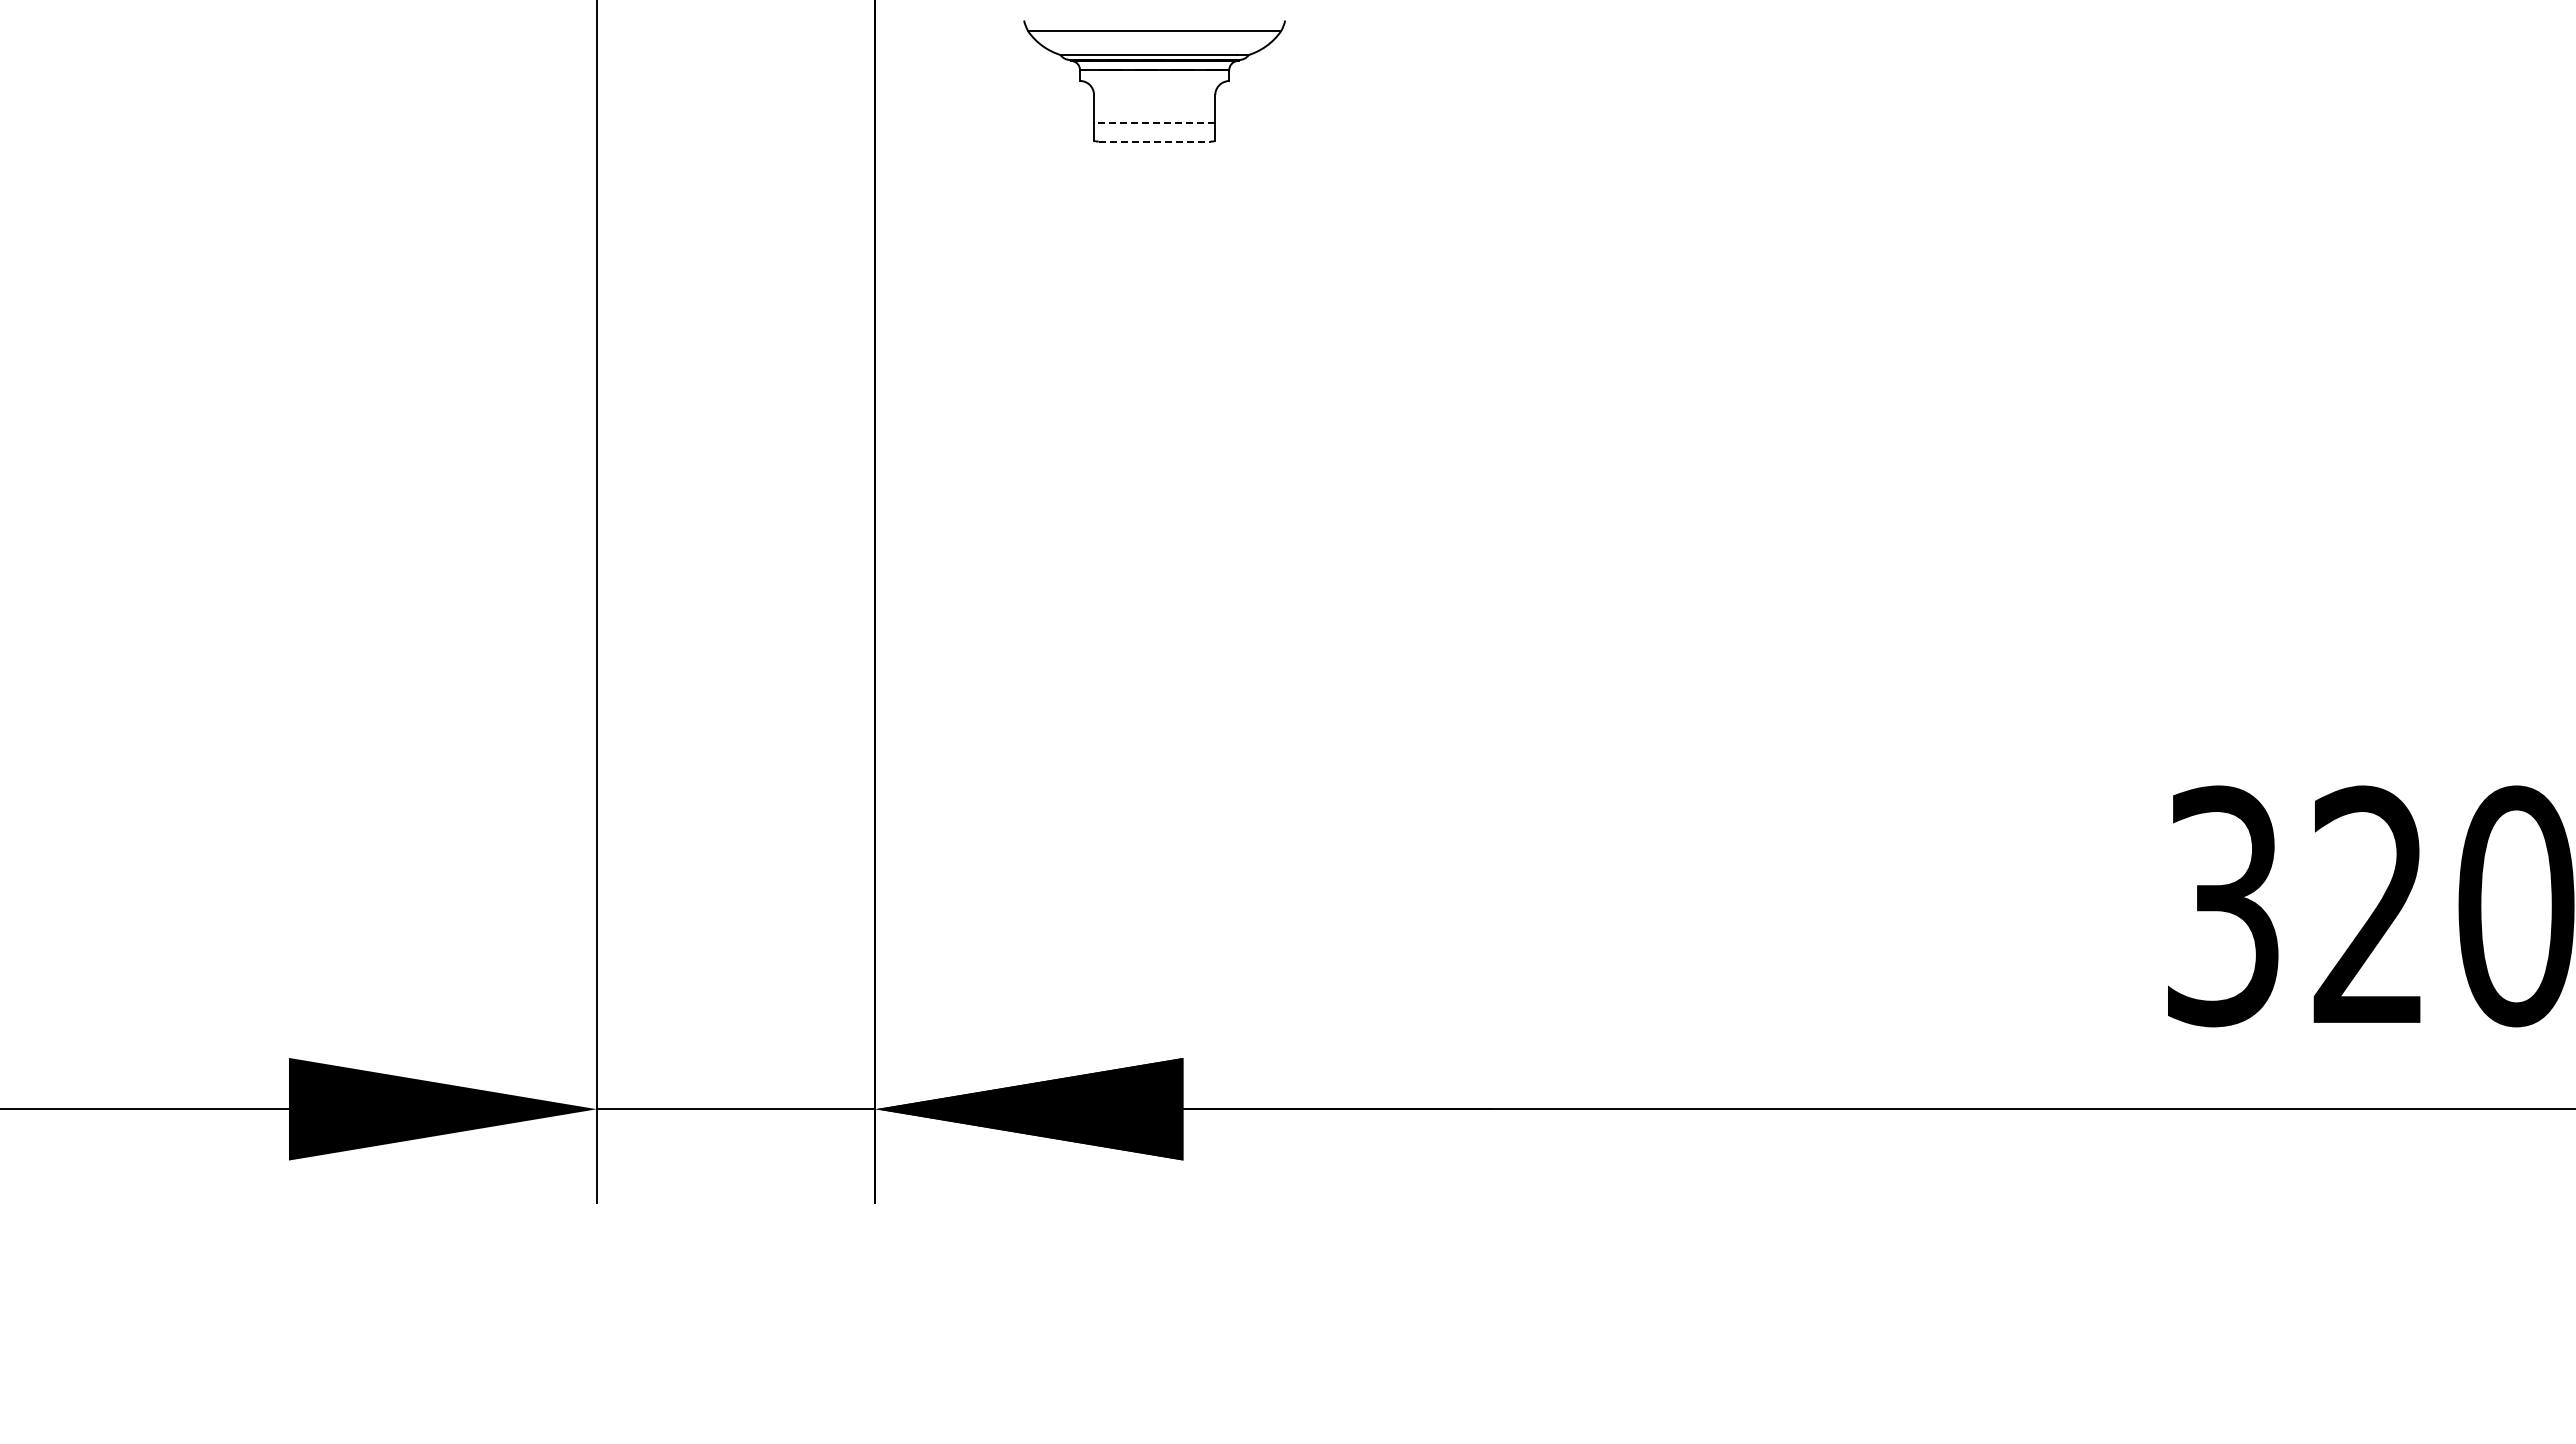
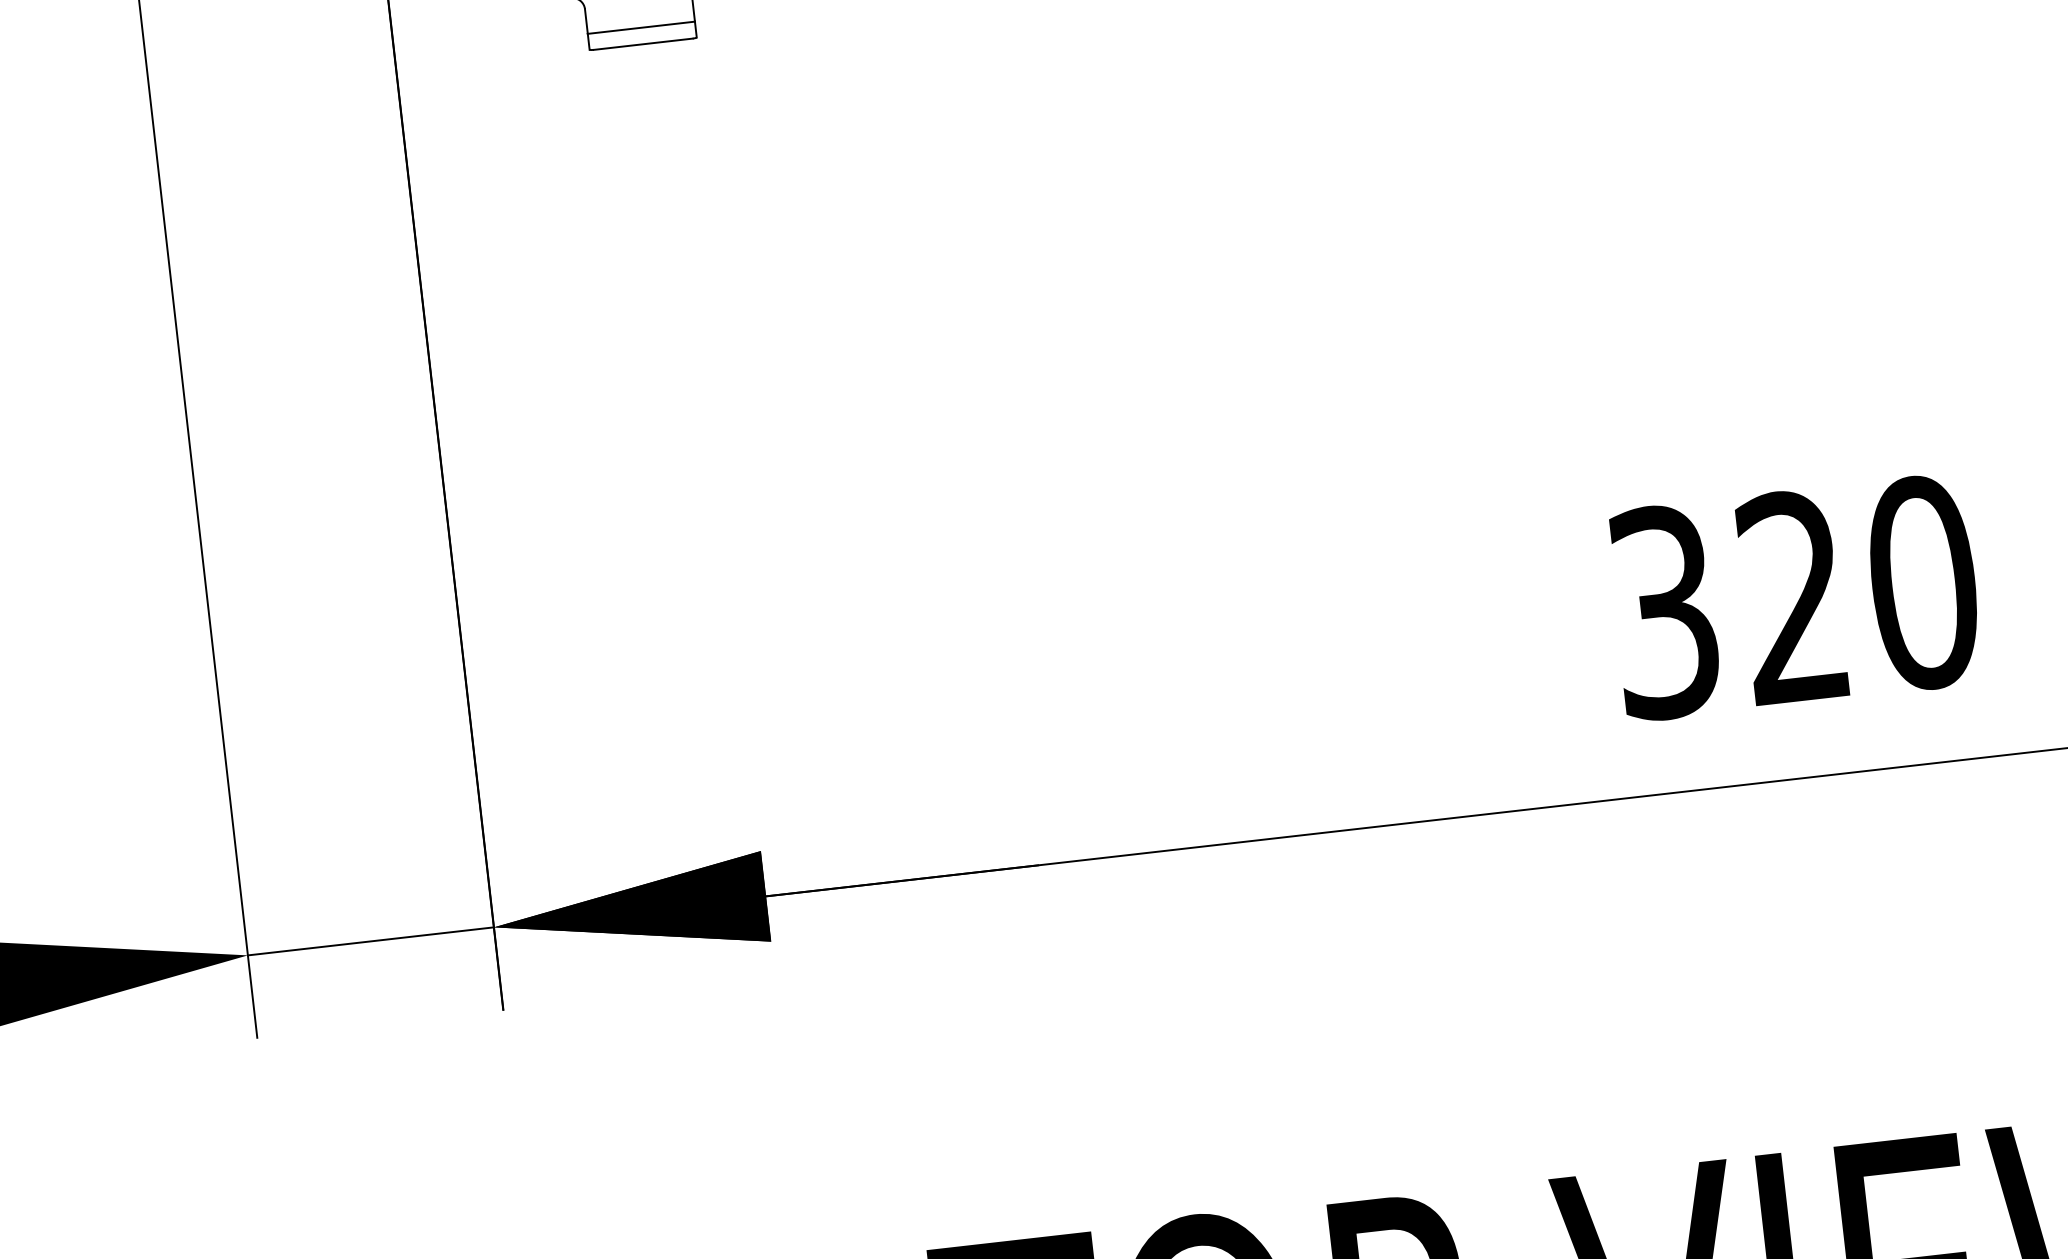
line: (1154, 122) -> (641, 27), dashed -> solid
line: (1154, 141) -> (643, 44), dashed -> solid

